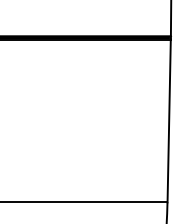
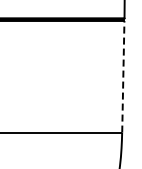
line: (169, 120) -> (123, 76), solid -> dashed

